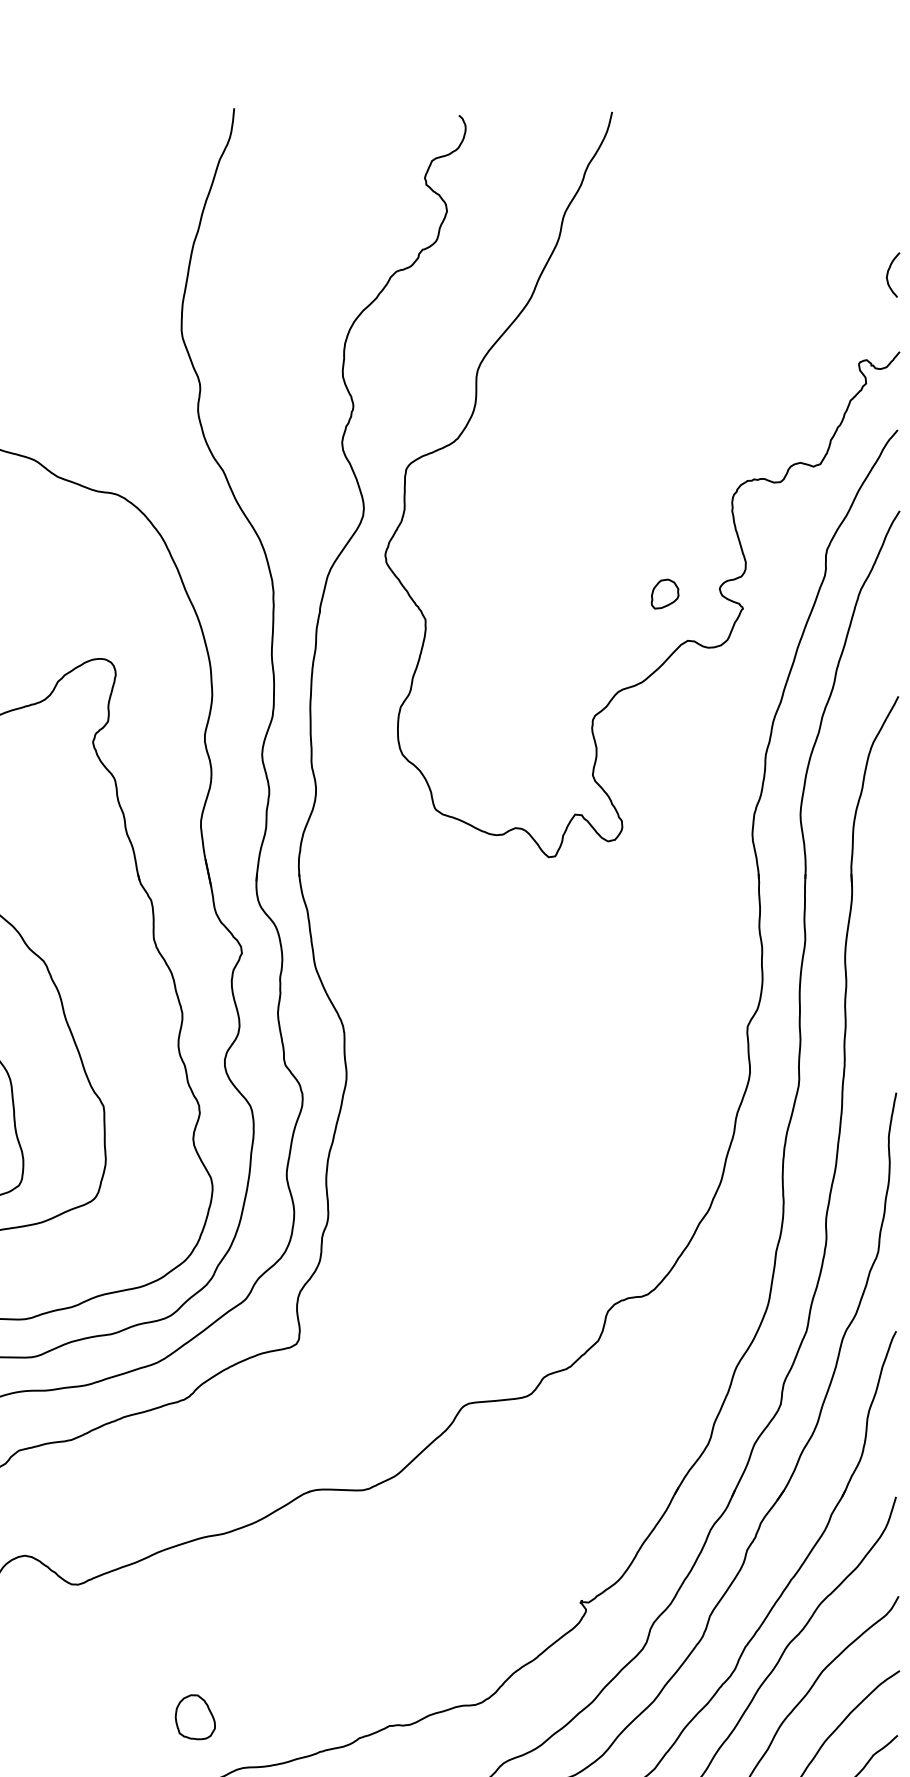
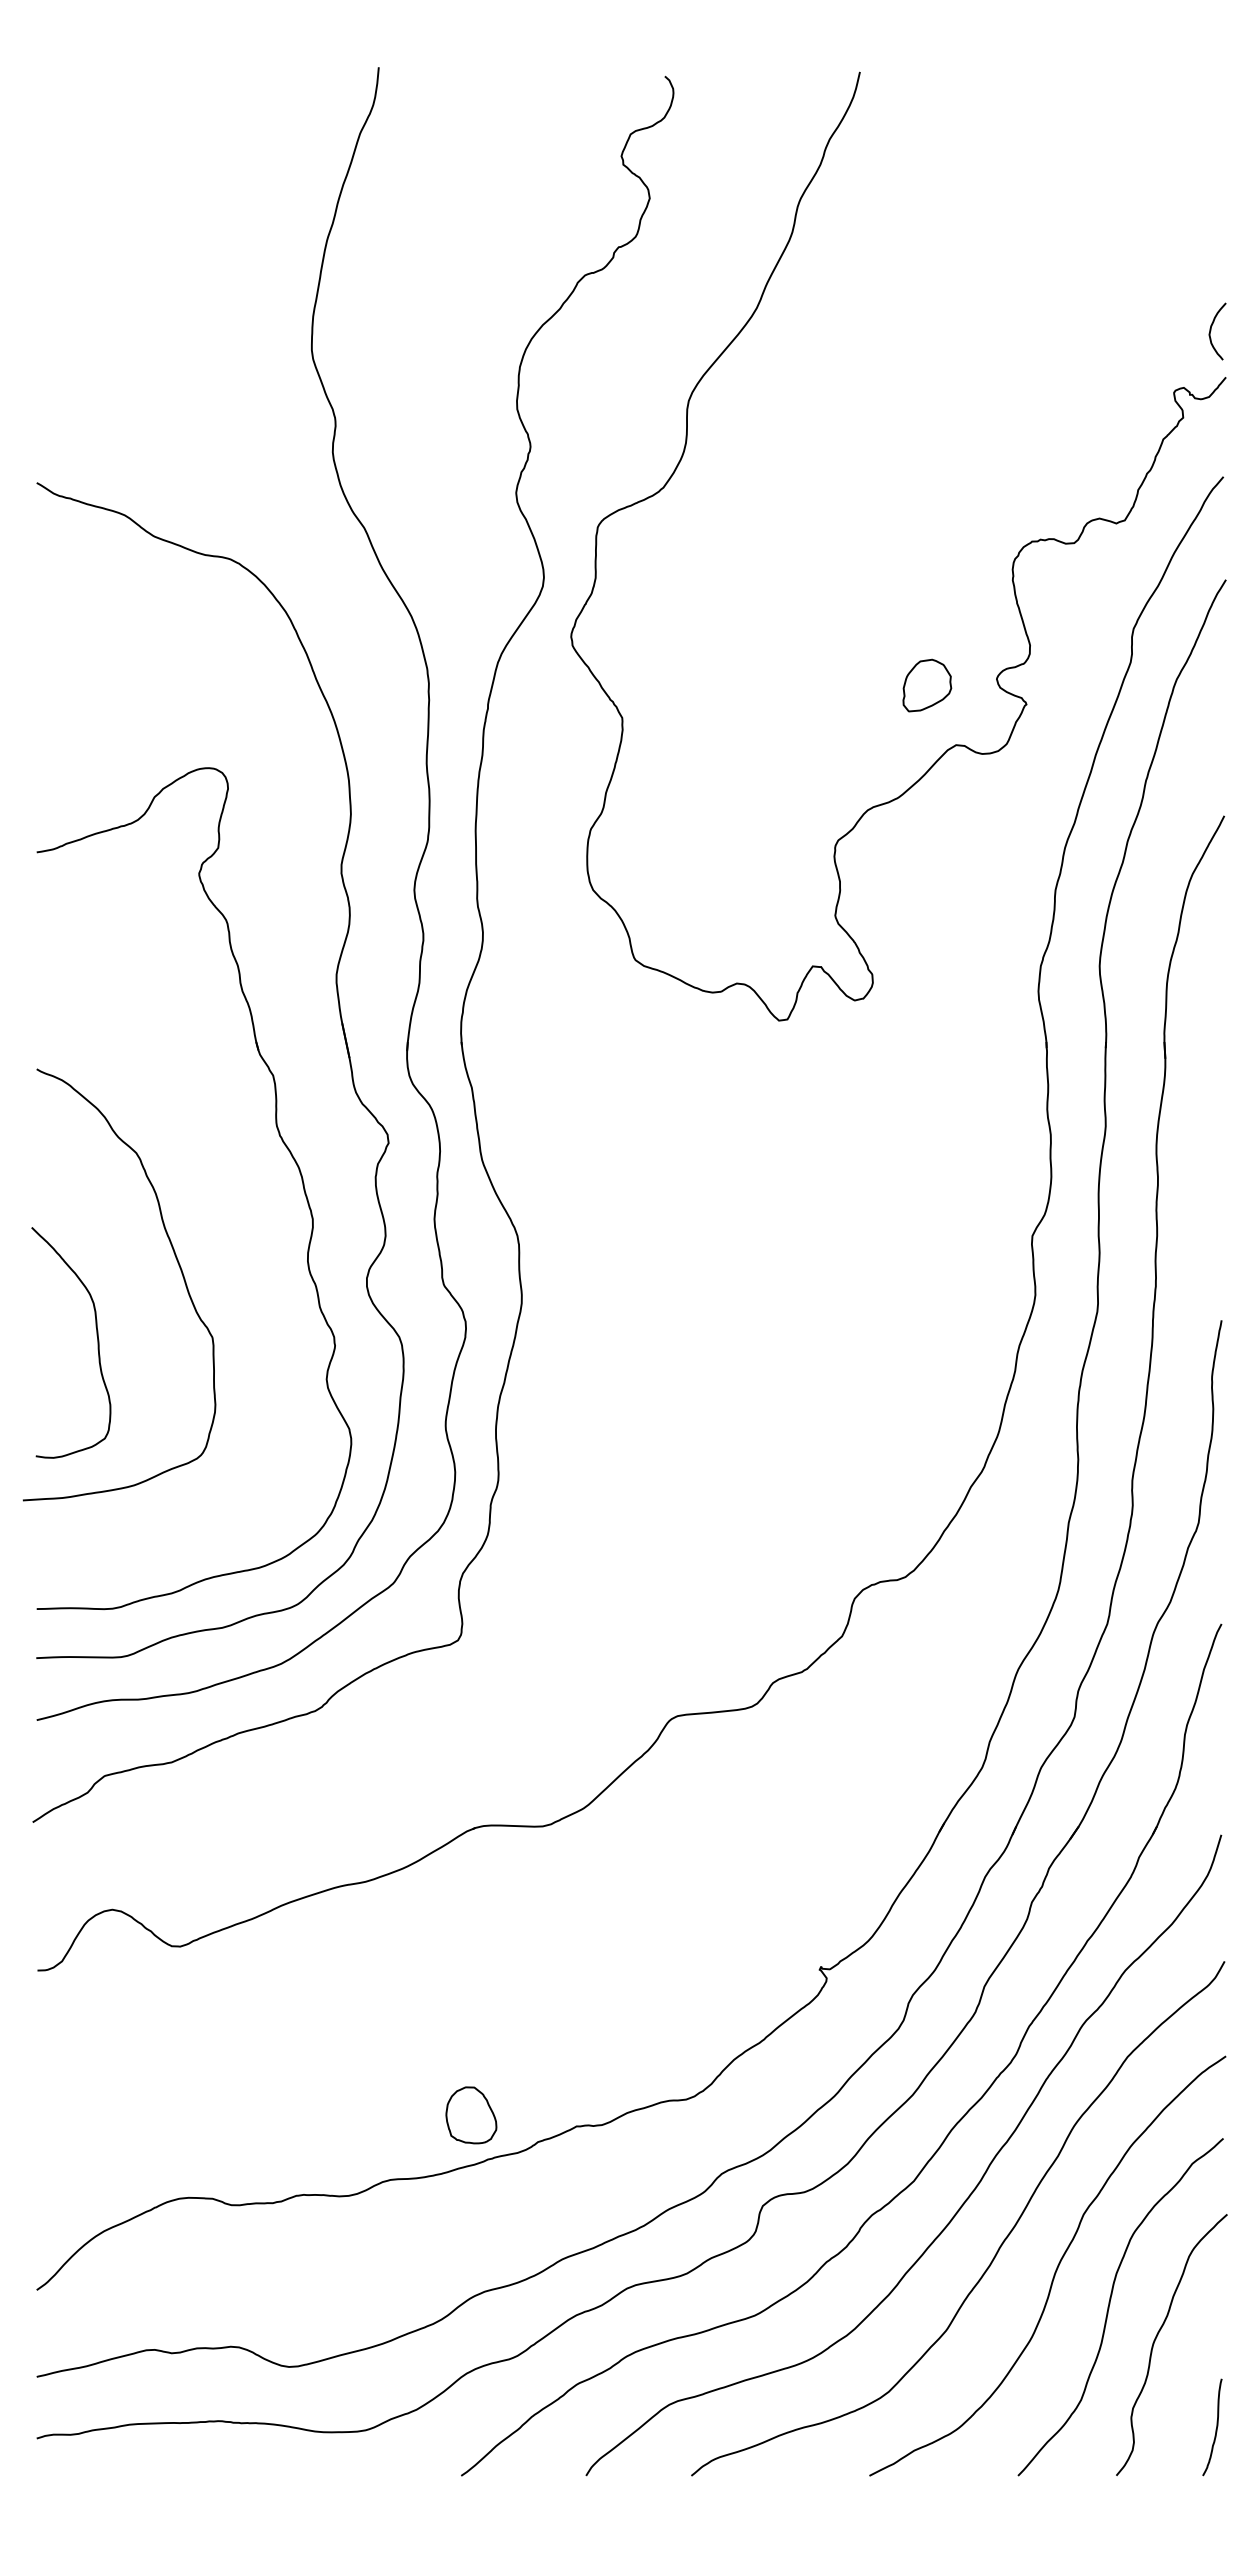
curve: (888, 275) -> (1211, 331), moved
part: (665, 593) -> (927, 685), size x1.4
part: (195, 1717) -> (471, 2115), moved

